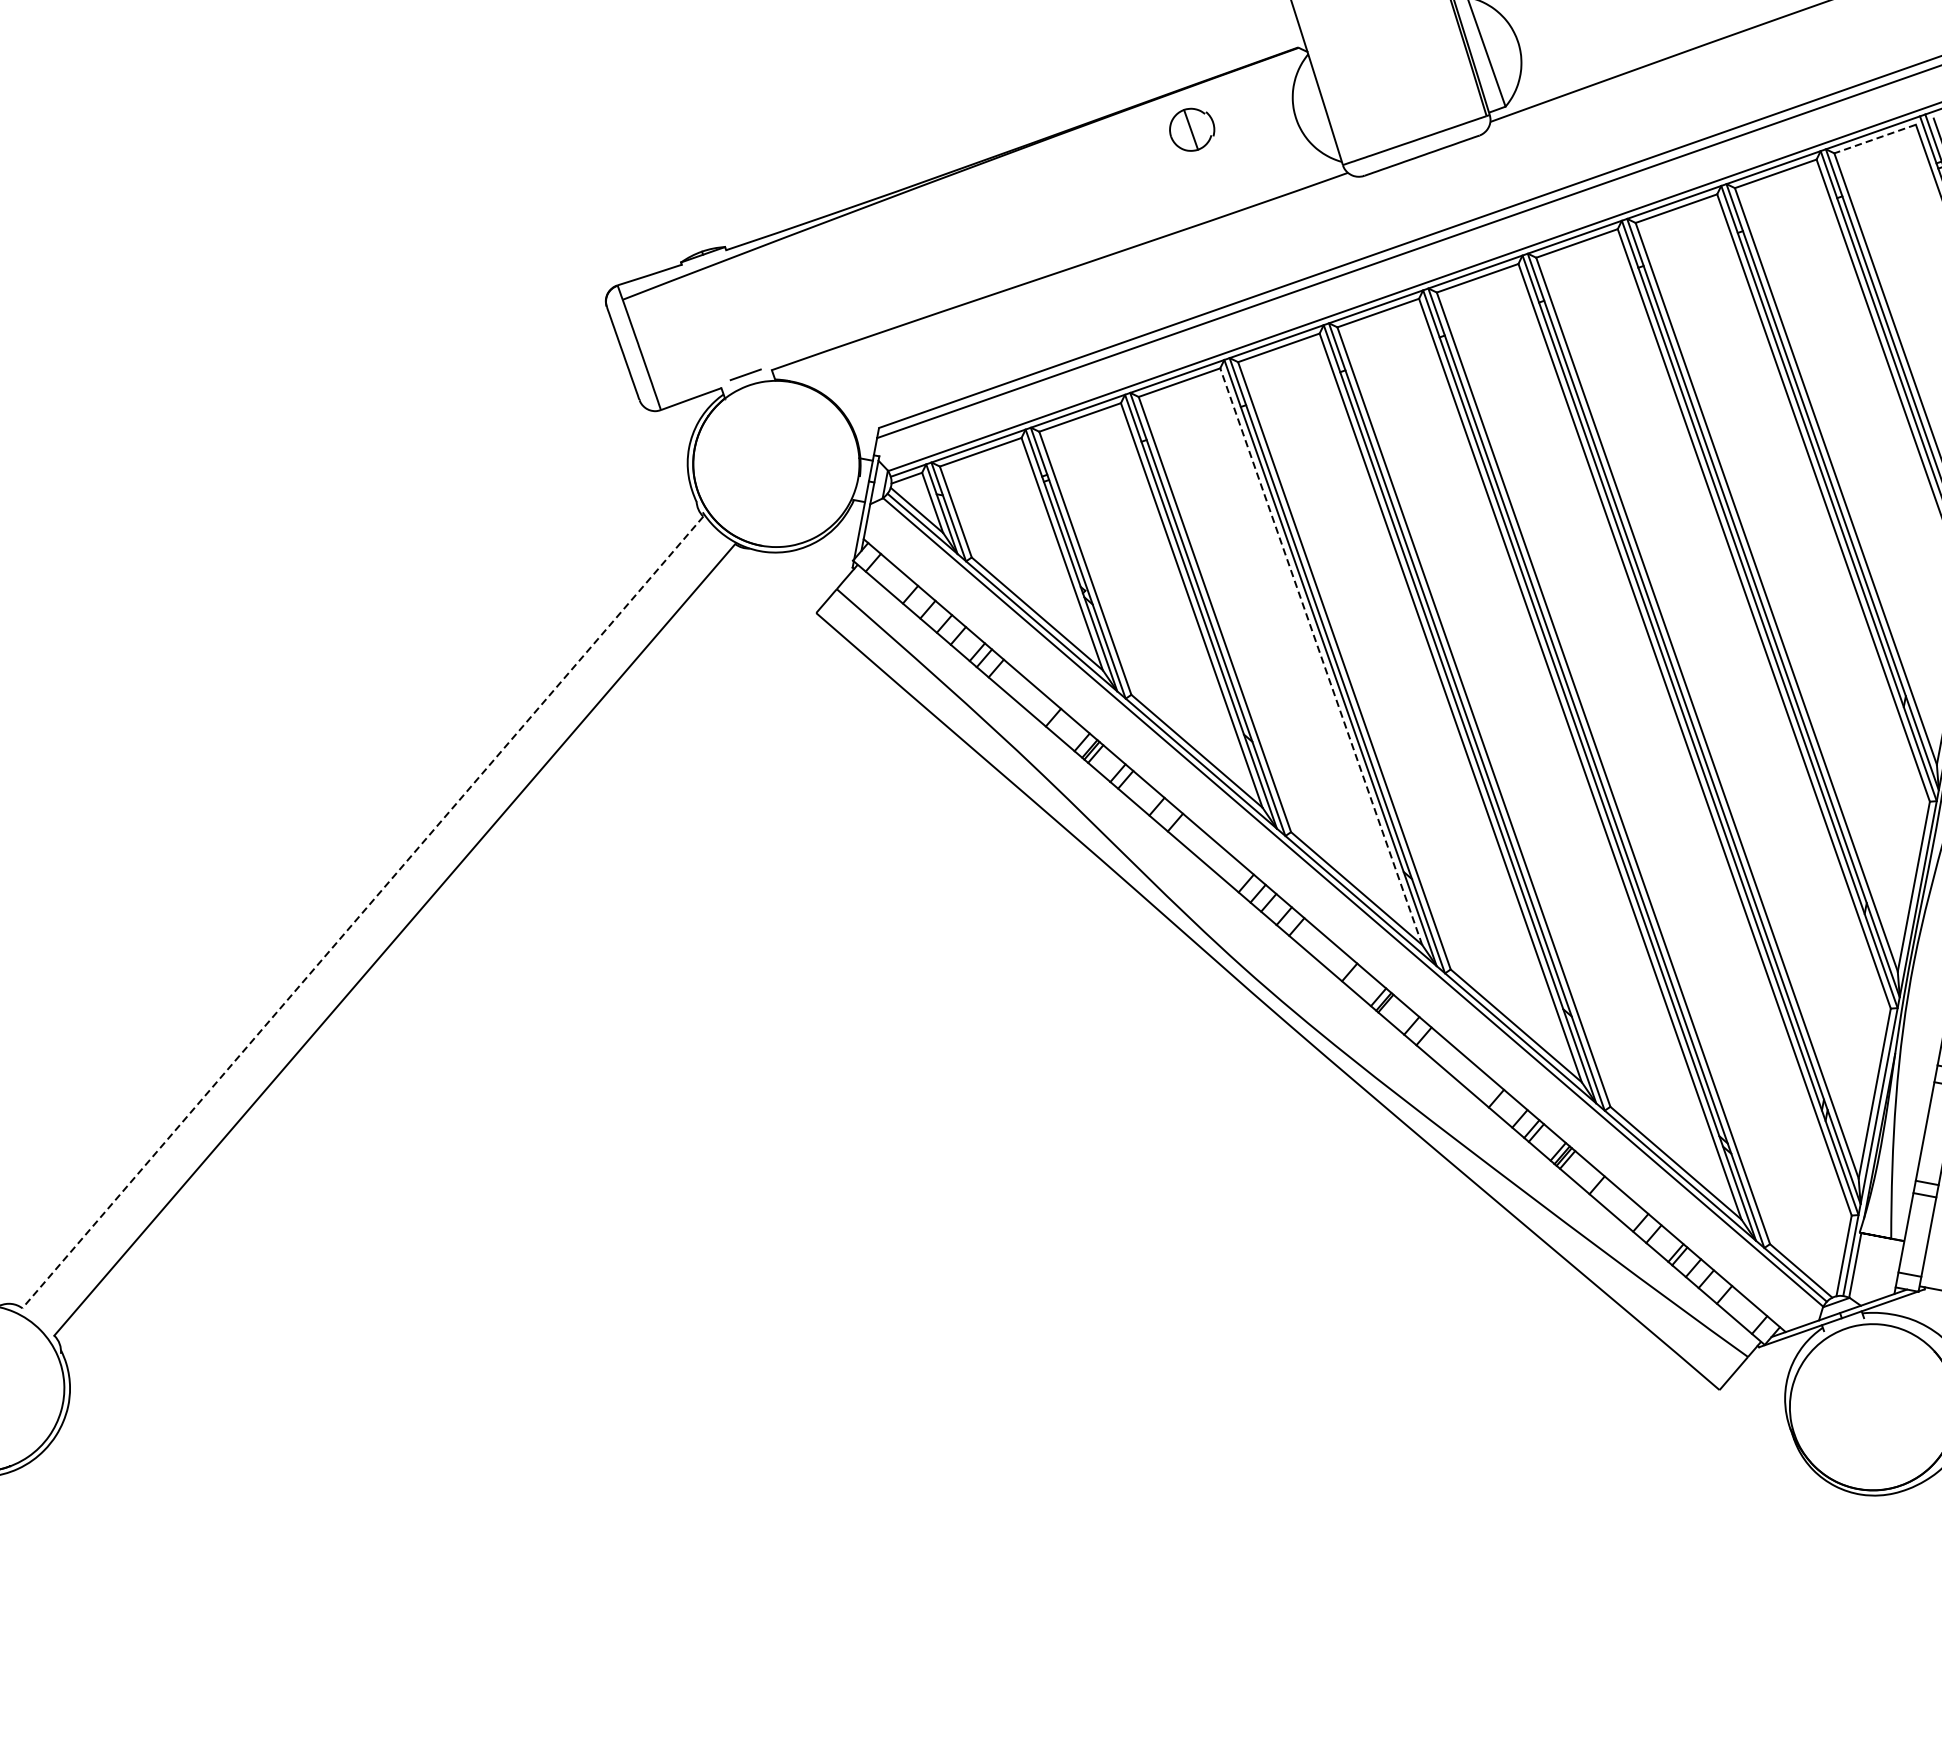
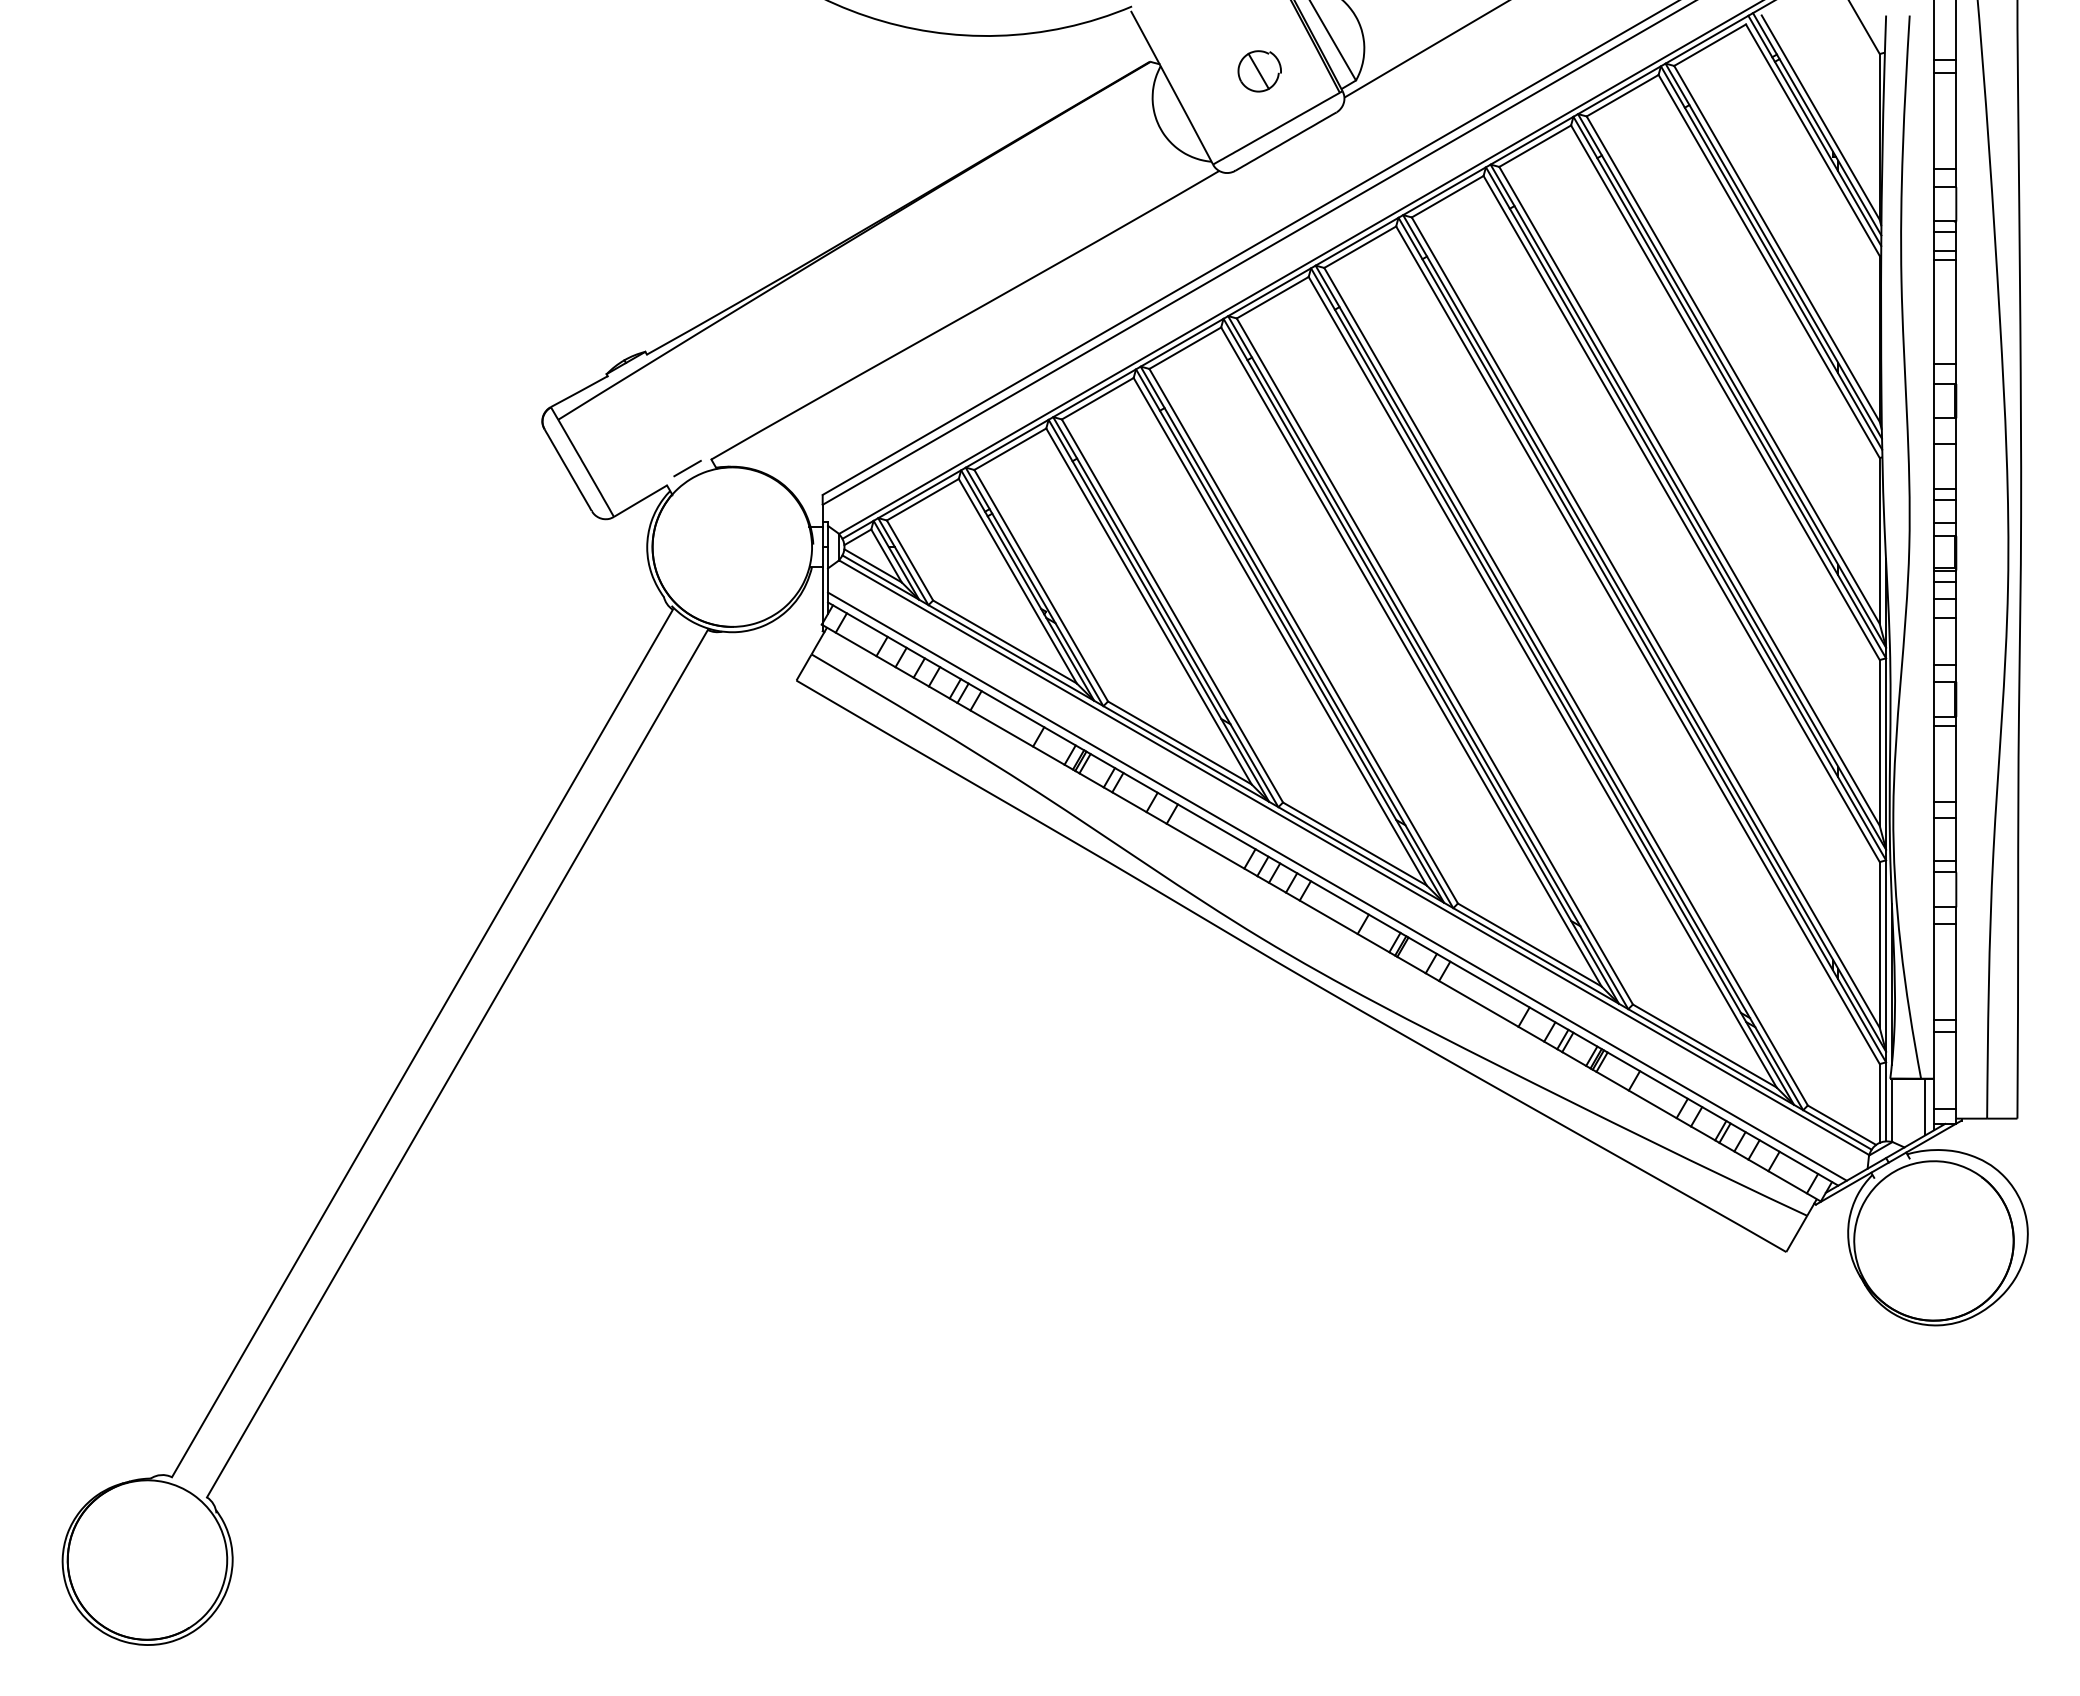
part: (1191, 130) -> (1259, 71), moved
line: (1874, 139) -> (1709, 45), dashed -> solid
line: (1321, 656) -> (1280, 631), dashed -> solid
line: (362, 912) -> (422, 1043), dashed -> solid
line: (1330, 928) -> (1337, 886), added
line: (1890, 1267) -> (1925, 1106), added

